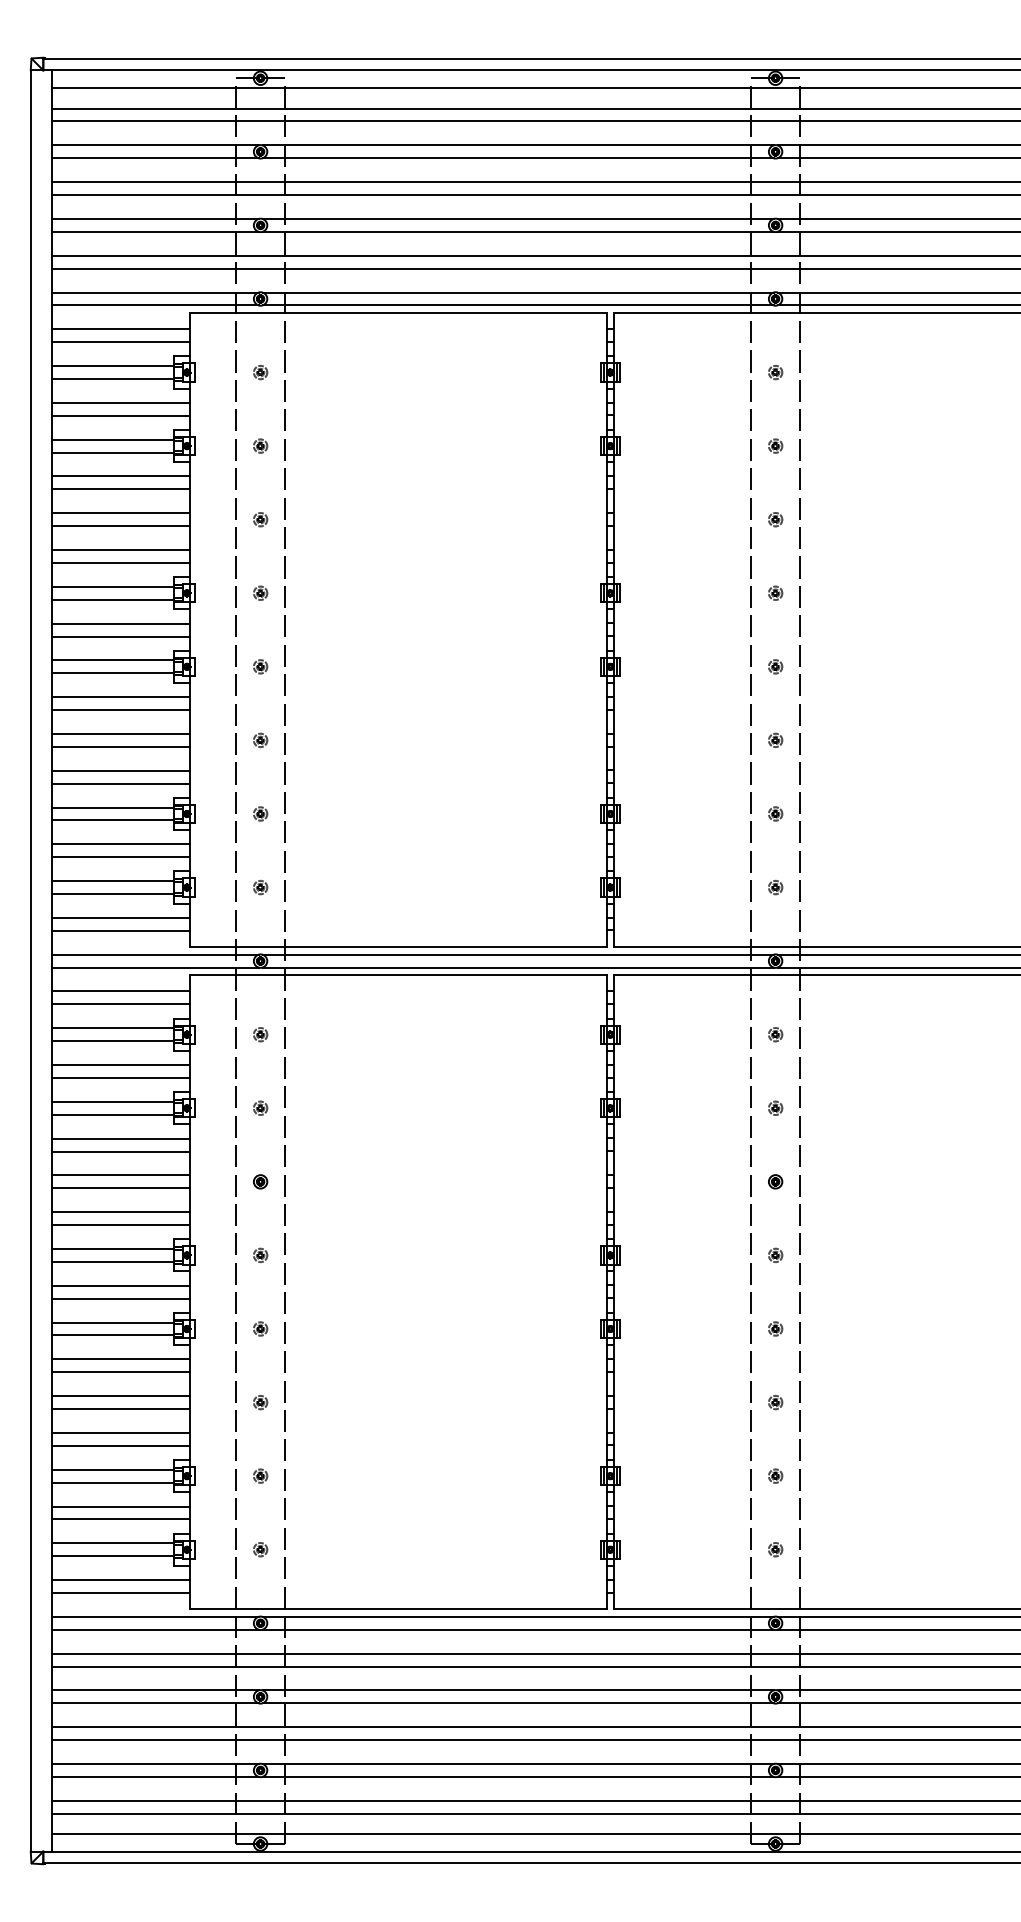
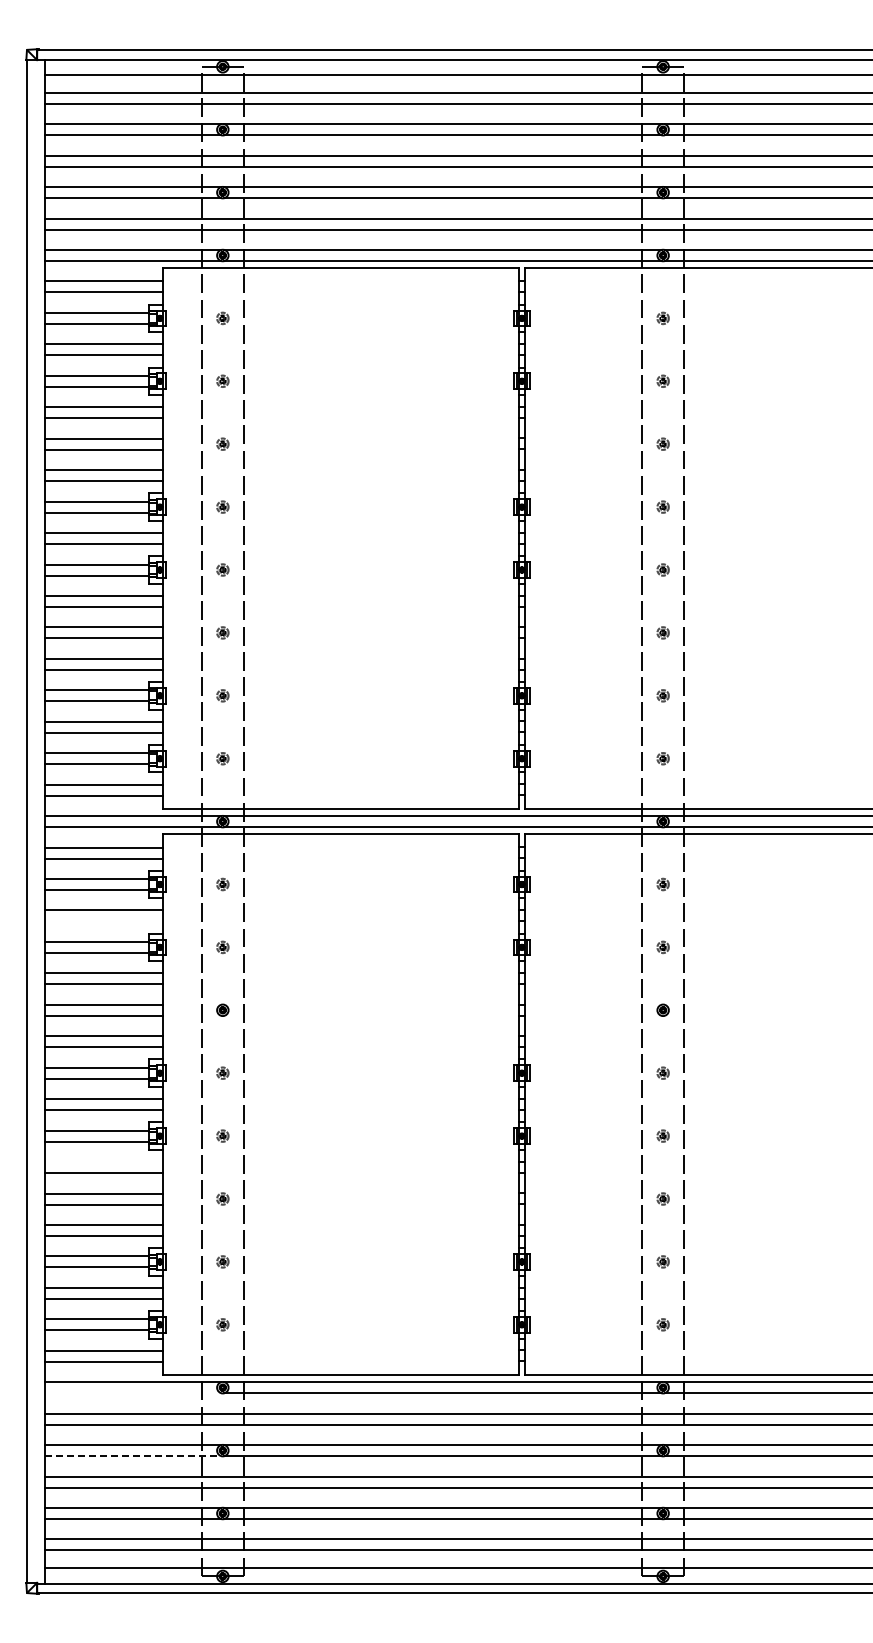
line: (120, 1077) -> (103, 921), removed
line: (120, 1359) -> (103, 1162), removed
line: (154, 1630) -> (132, 1393), removed
line: (156, 1703) -> (133, 1456), solid -> dashed

